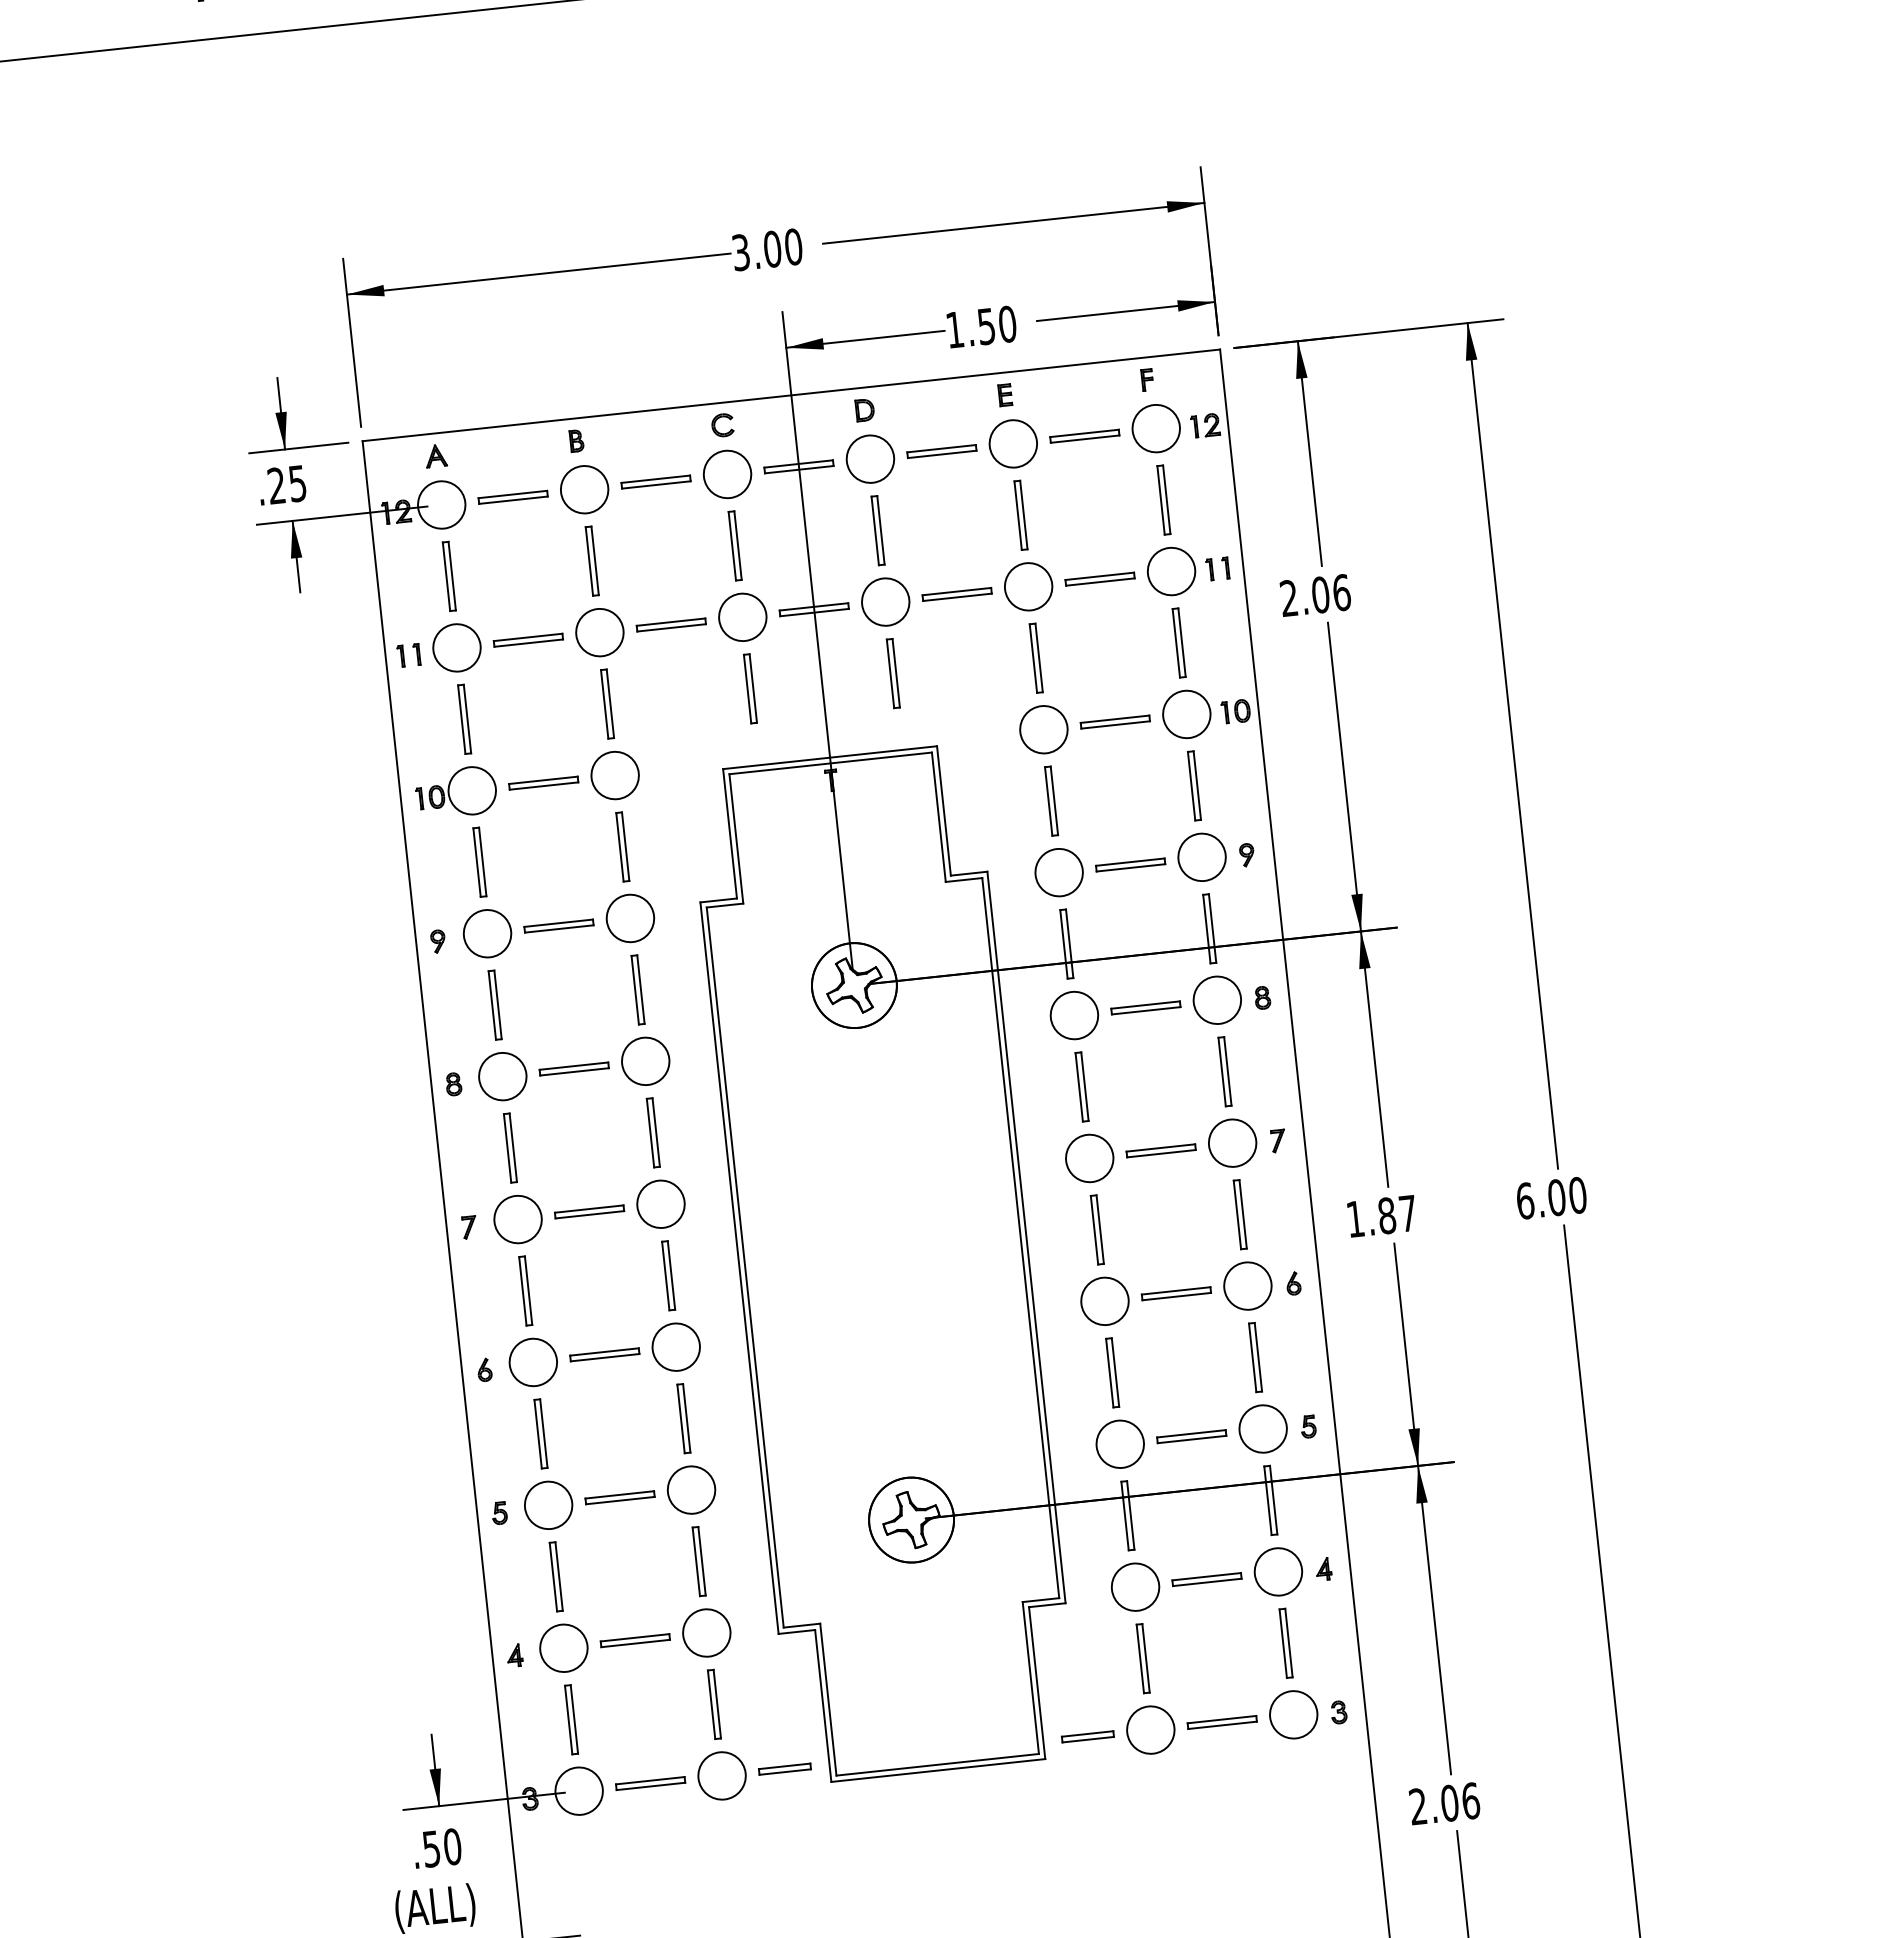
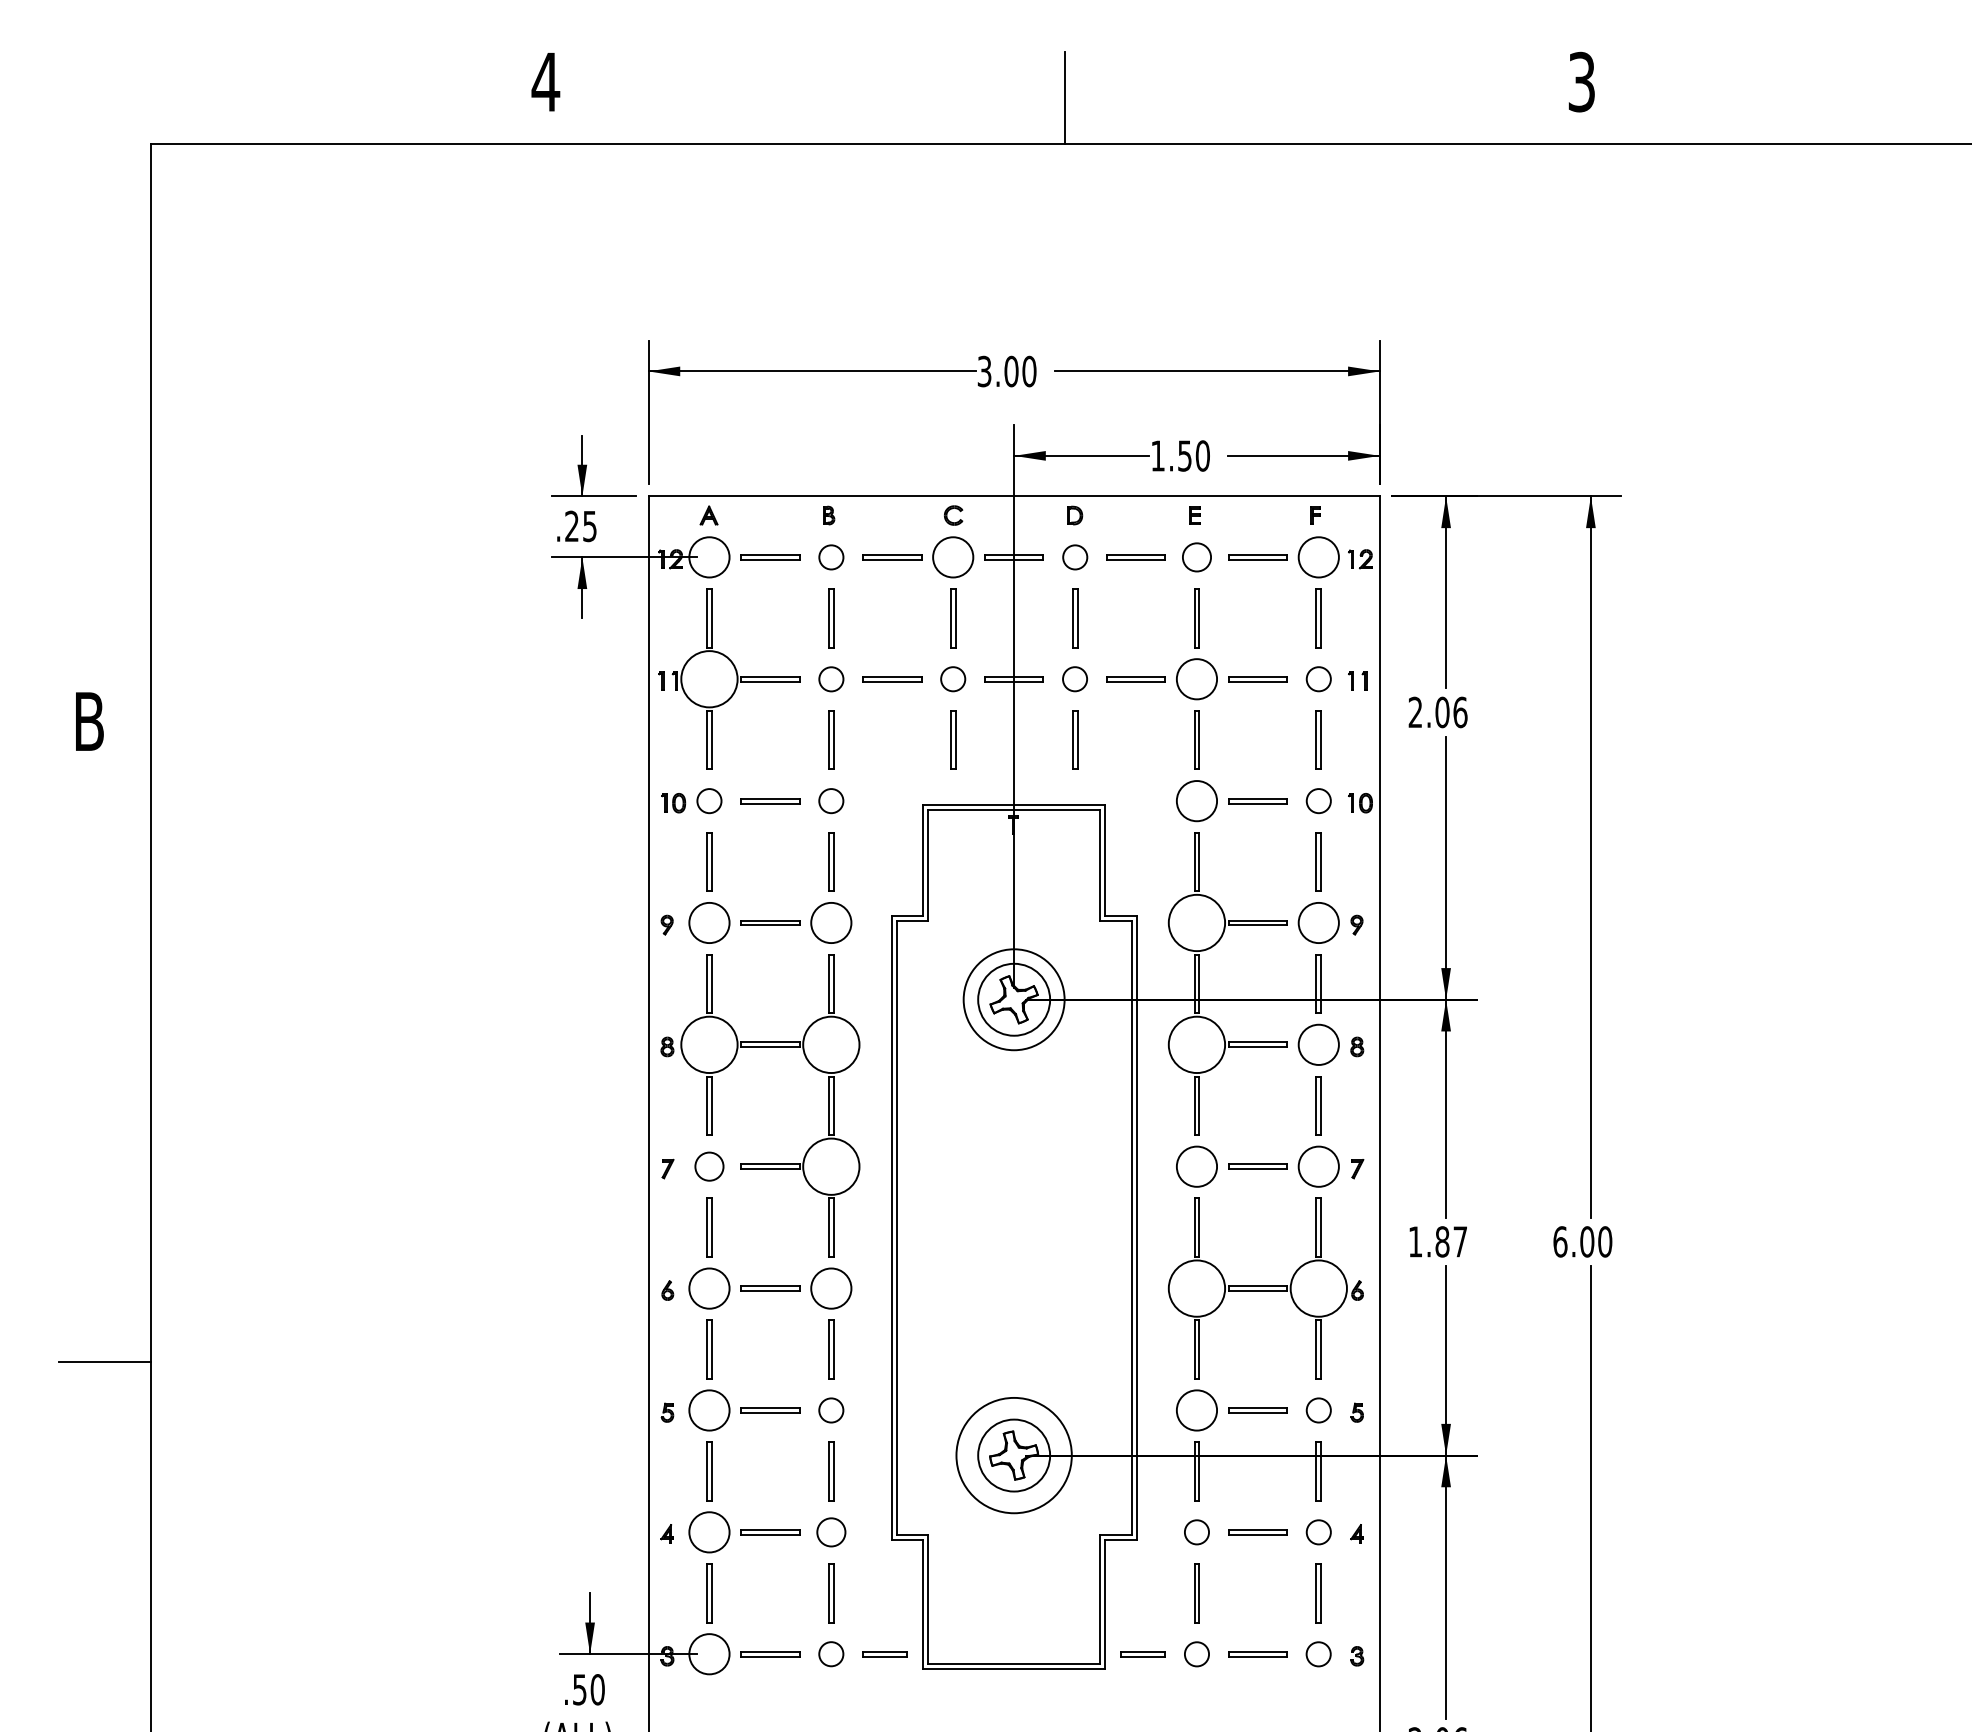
circle: (1012, 444) -> (1196, 557), size x0.7
circle: (870, 459) -> (1075, 557), size x0.6
circle: (584, 489) -> (831, 557), size x0.6
circle: (1171, 571) -> (1318, 679), size x0.6
circle: (885, 602) -> (1074, 679), size x0.6
circle: (743, 617) -> (953, 679), size x0.6
circle: (600, 632) -> (831, 679), size x0.6
circle: (457, 648) -> (709, 679), size x1.4
circle: (1186, 714) -> (1318, 801), size x0.6
circle: (615, 775) -> (831, 801), size x0.6
circle: (472, 791) -> (709, 801), size x0.6
circle: (1058, 872) -> (1196, 922), size x1.4
circle: (854, 985) -> (1014, 999), size x1.4
circle: (1073, 1015) -> (1196, 1044), size x1.4
circle: (645, 1060) -> (831, 1044), size x1.4
circle: (502, 1076) -> (709, 1044), size x1.4
circle: (661, 1203) -> (831, 1166), size x1.4
circle: (518, 1219) -> (709, 1166), size x0.7
circle: (1247, 1286) -> (1318, 1288), size x1.4
circle: (1104, 1301) -> (1196, 1288), size x1.4
circle: (1262, 1429) -> (1318, 1410), size x0.6
circle: (691, 1490) -> (831, 1410), size x0.6
circle: (911, 1519) -> (1014, 1455), size x1.6
circle: (1278, 1572) -> (1318, 1532), size x0.6
circle: (1135, 1587) -> (1196, 1532), size x0.6
circle: (707, 1633) -> (831, 1532), size x0.7
circle: (1293, 1715) -> (1318, 1654), size x0.6
circle: (1150, 1730) -> (1196, 1654), size x0.6
circle: (722, 1776) -> (831, 1654), size x0.6

